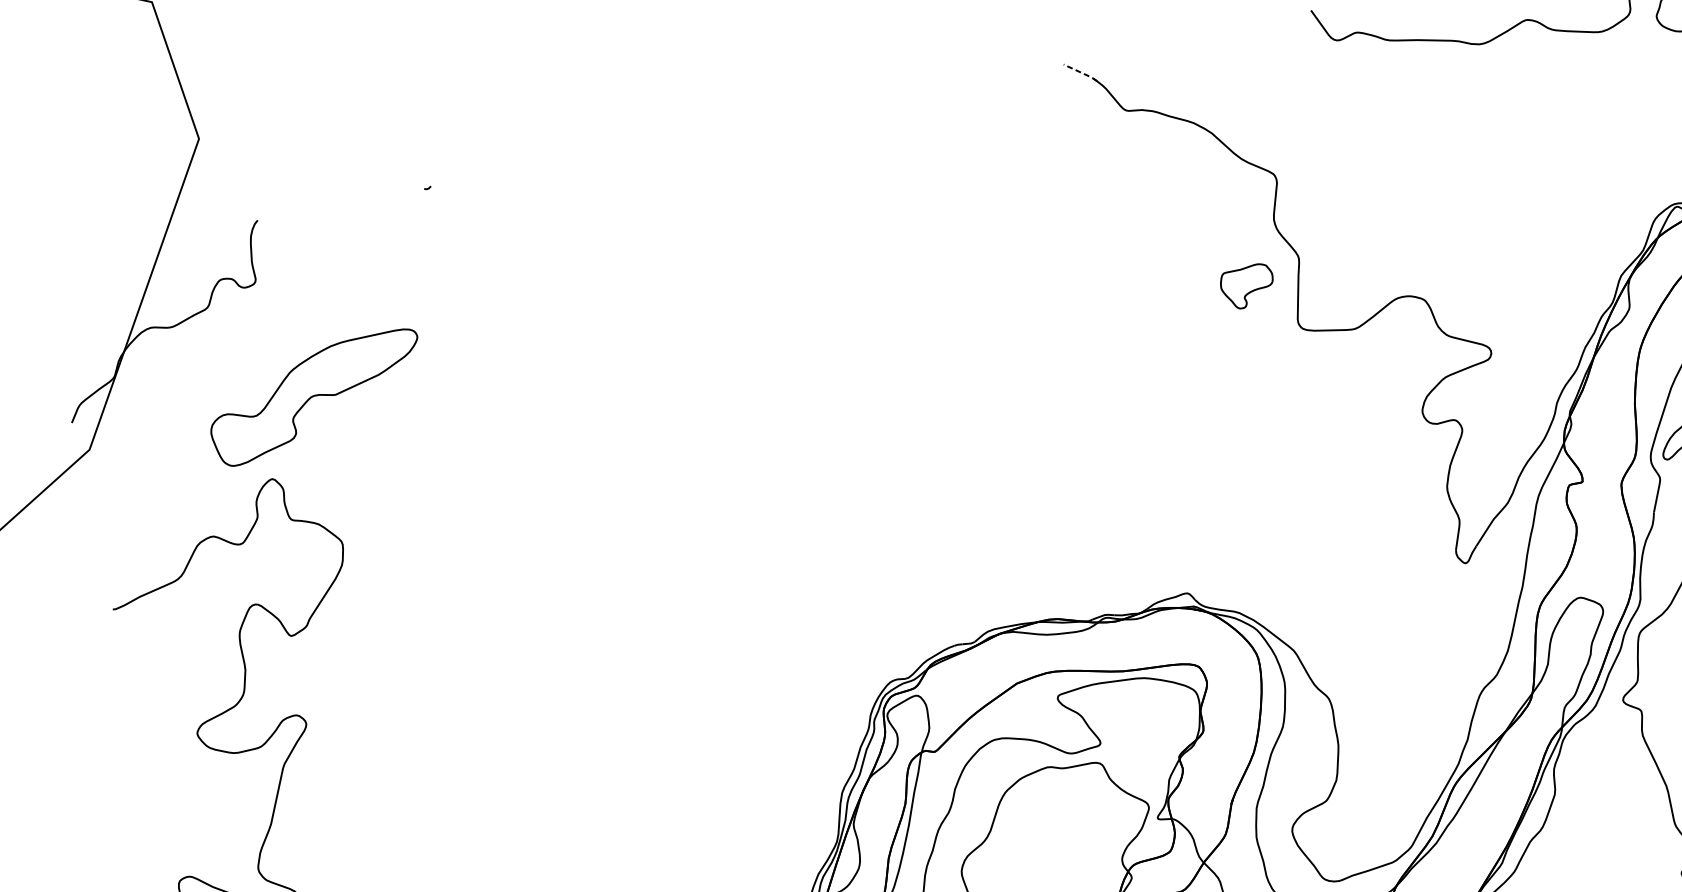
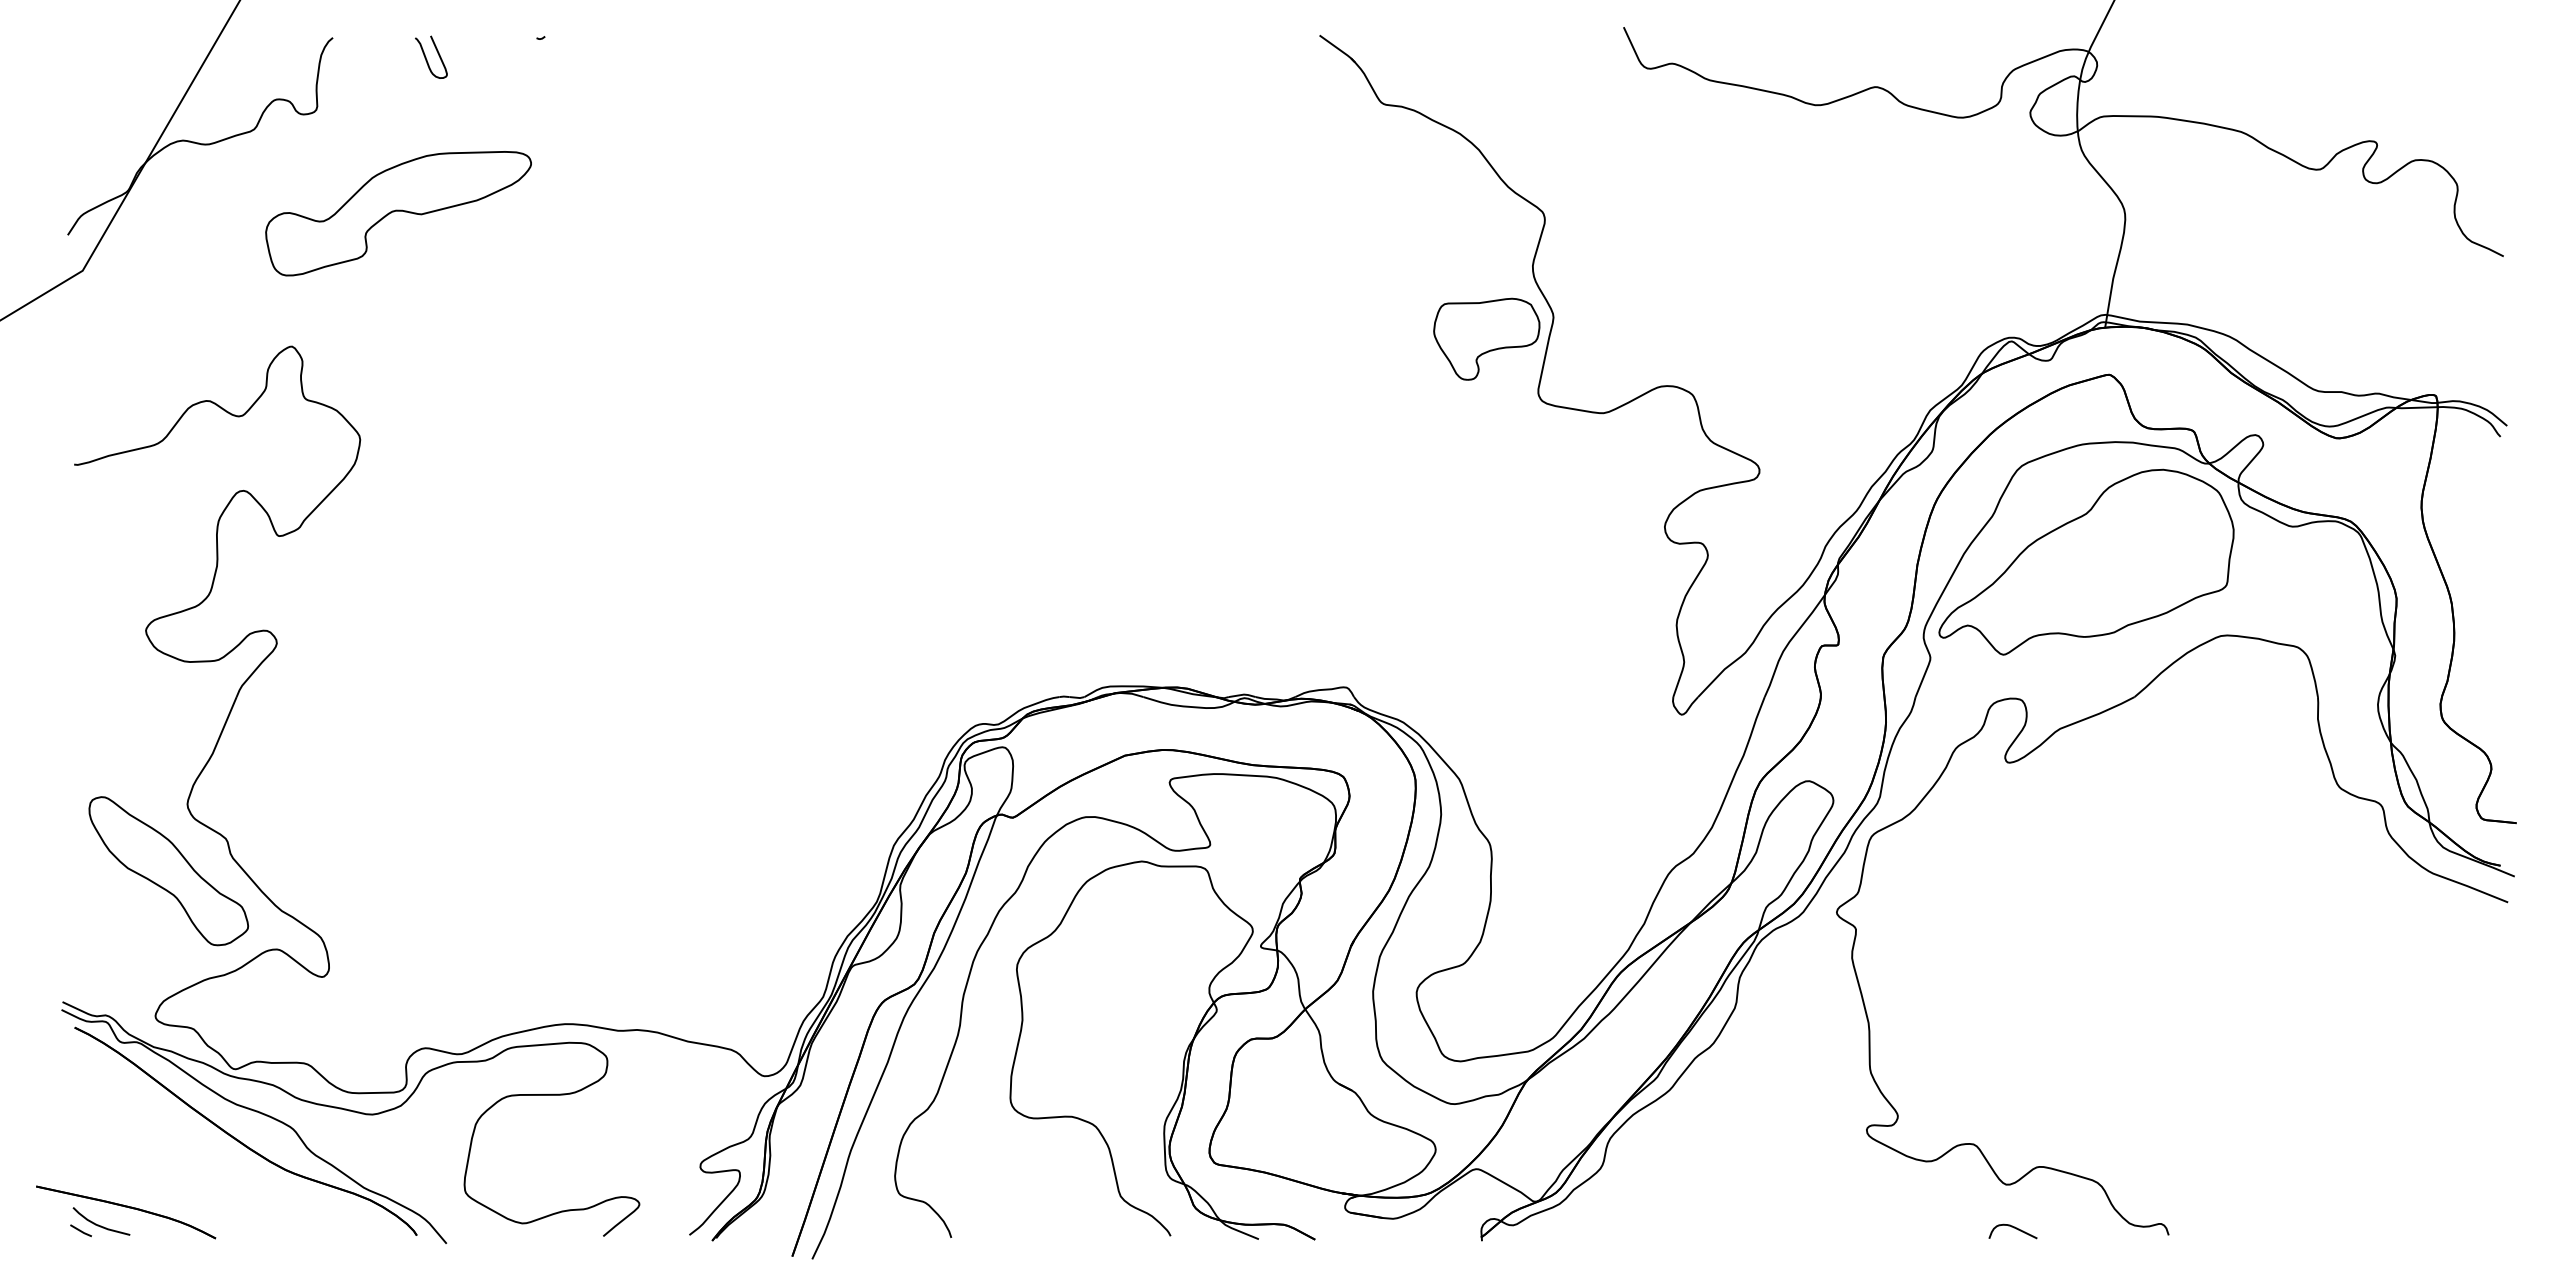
line: (1081, 73) -> (1338, 49), dashed -> solid
curve: (338, 223) -> (427, 59), added
part: (1247, 286) -> (1486, 338), size x1.67
part: (316, 397) -> (398, 213), moved

